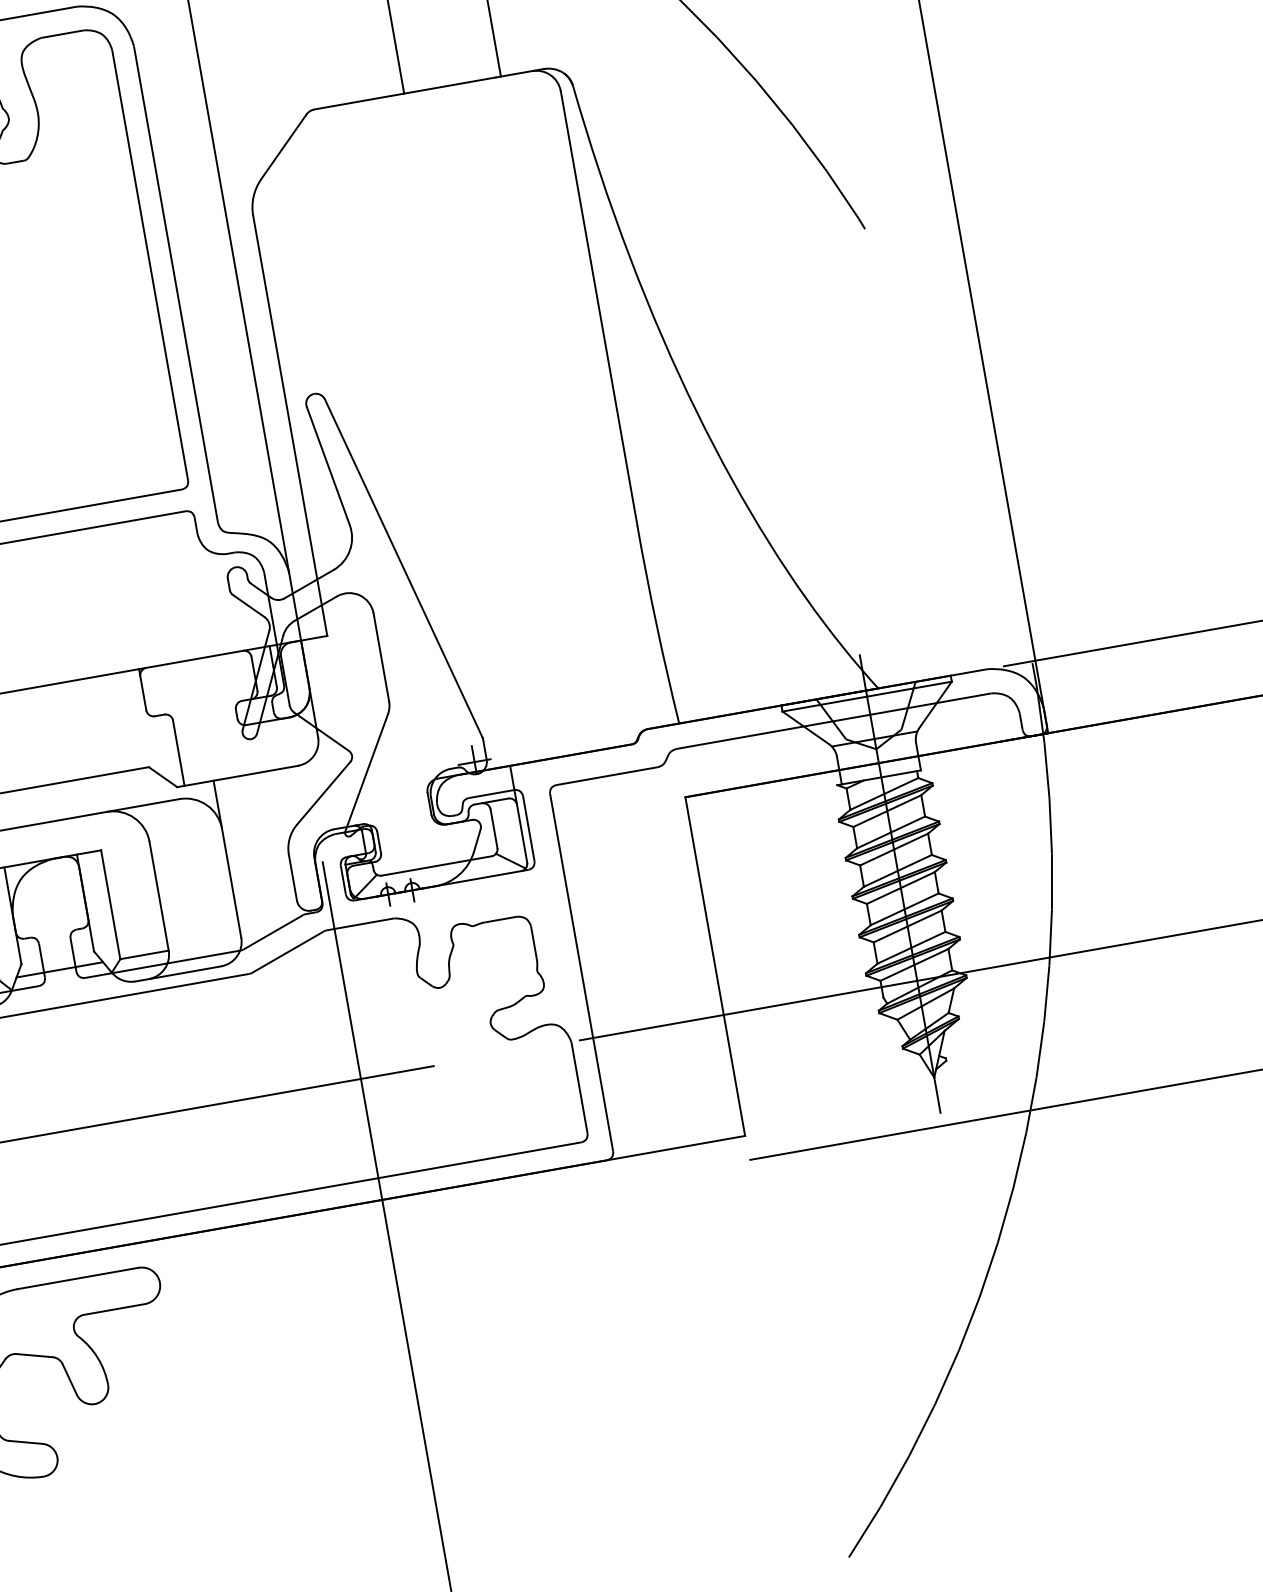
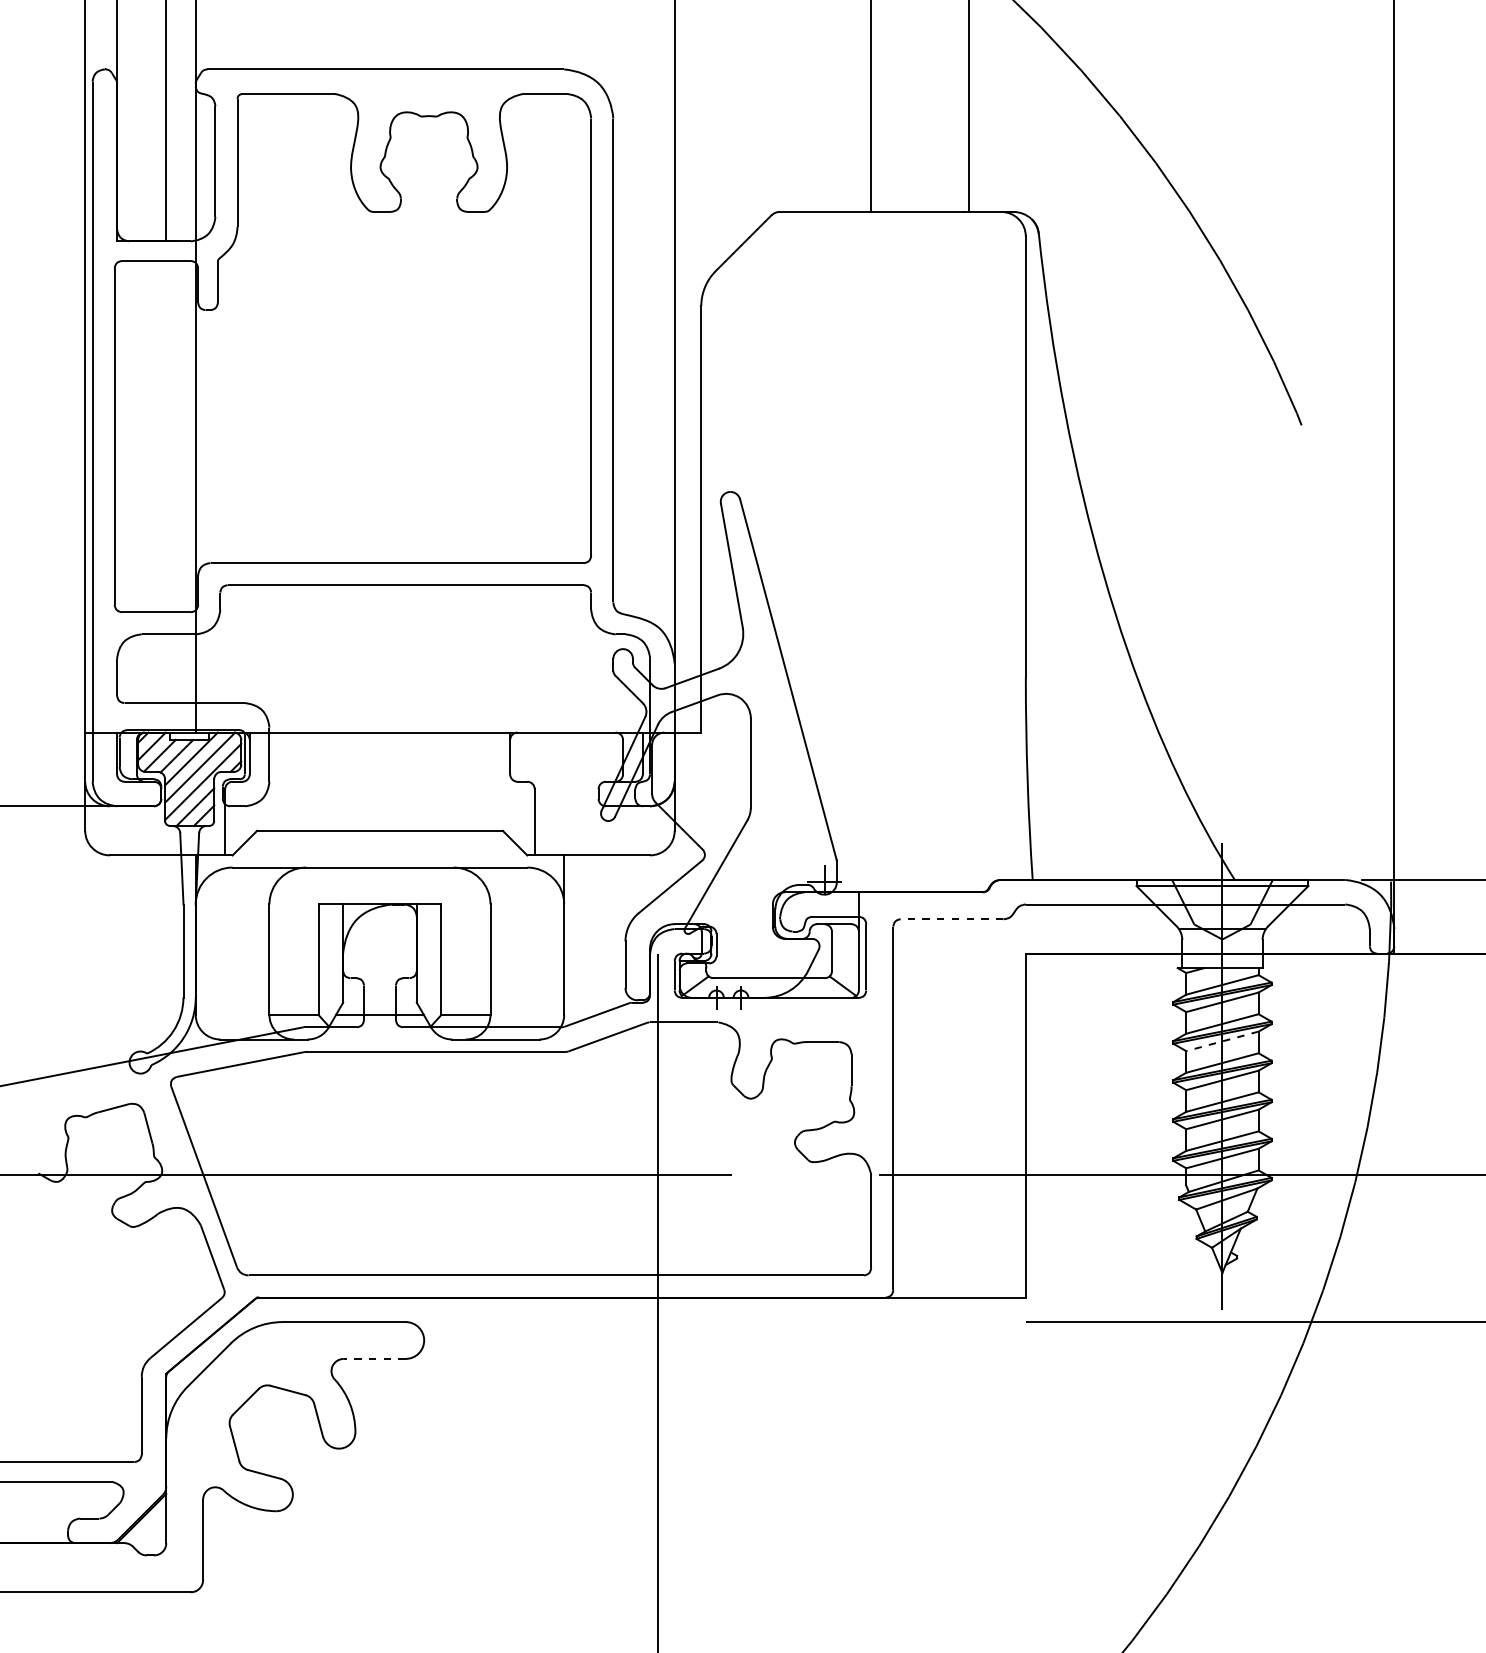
line: (606, 776) -> (951, 919), solid -> dashed
line: (894, 849) -> (1222, 1041), solid -> dashed
line: (114, 1309) -> (374, 1358), solid -> dashed

